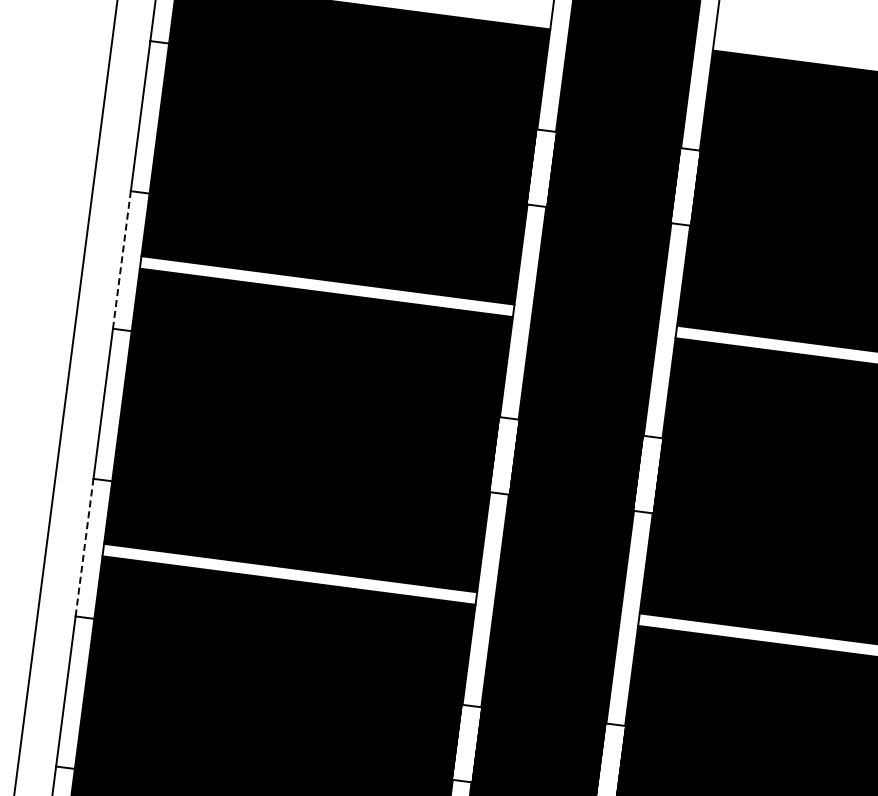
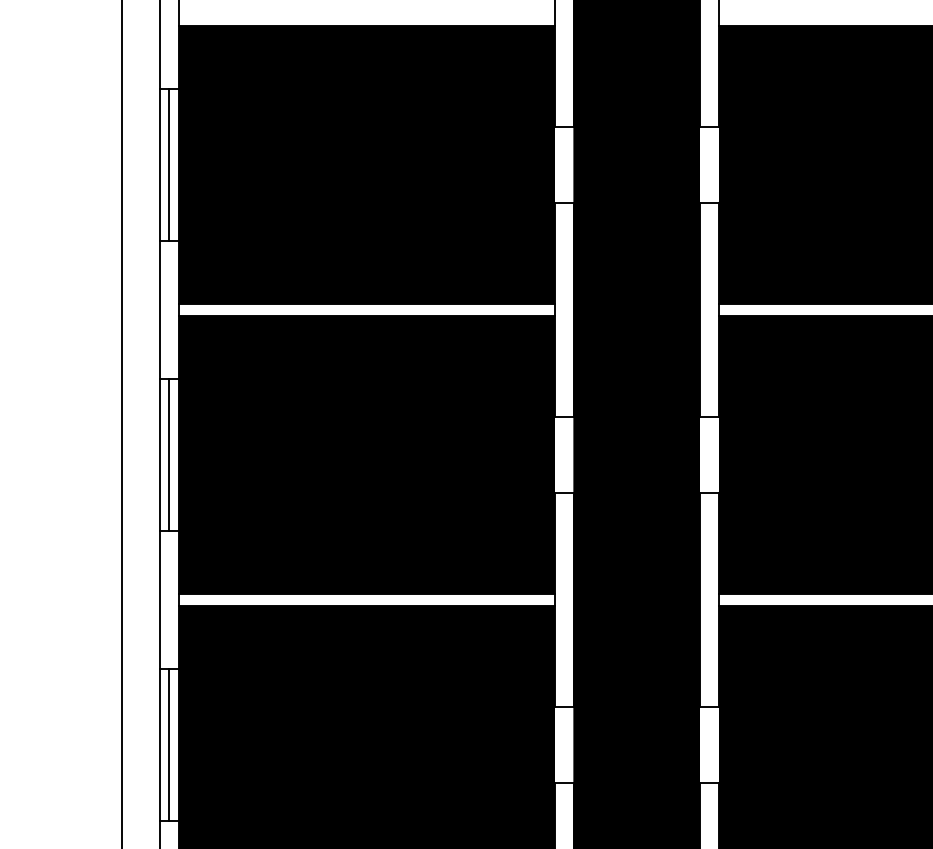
line: (150, 117) -> (169, 164), added
line: (121, 259) -> (159, 309), dashed -> solid
line: (113, 404) -> (169, 454), added
line: (84, 547) -> (159, 599), dashed -> solid
line: (75, 692) -> (169, 744), added

